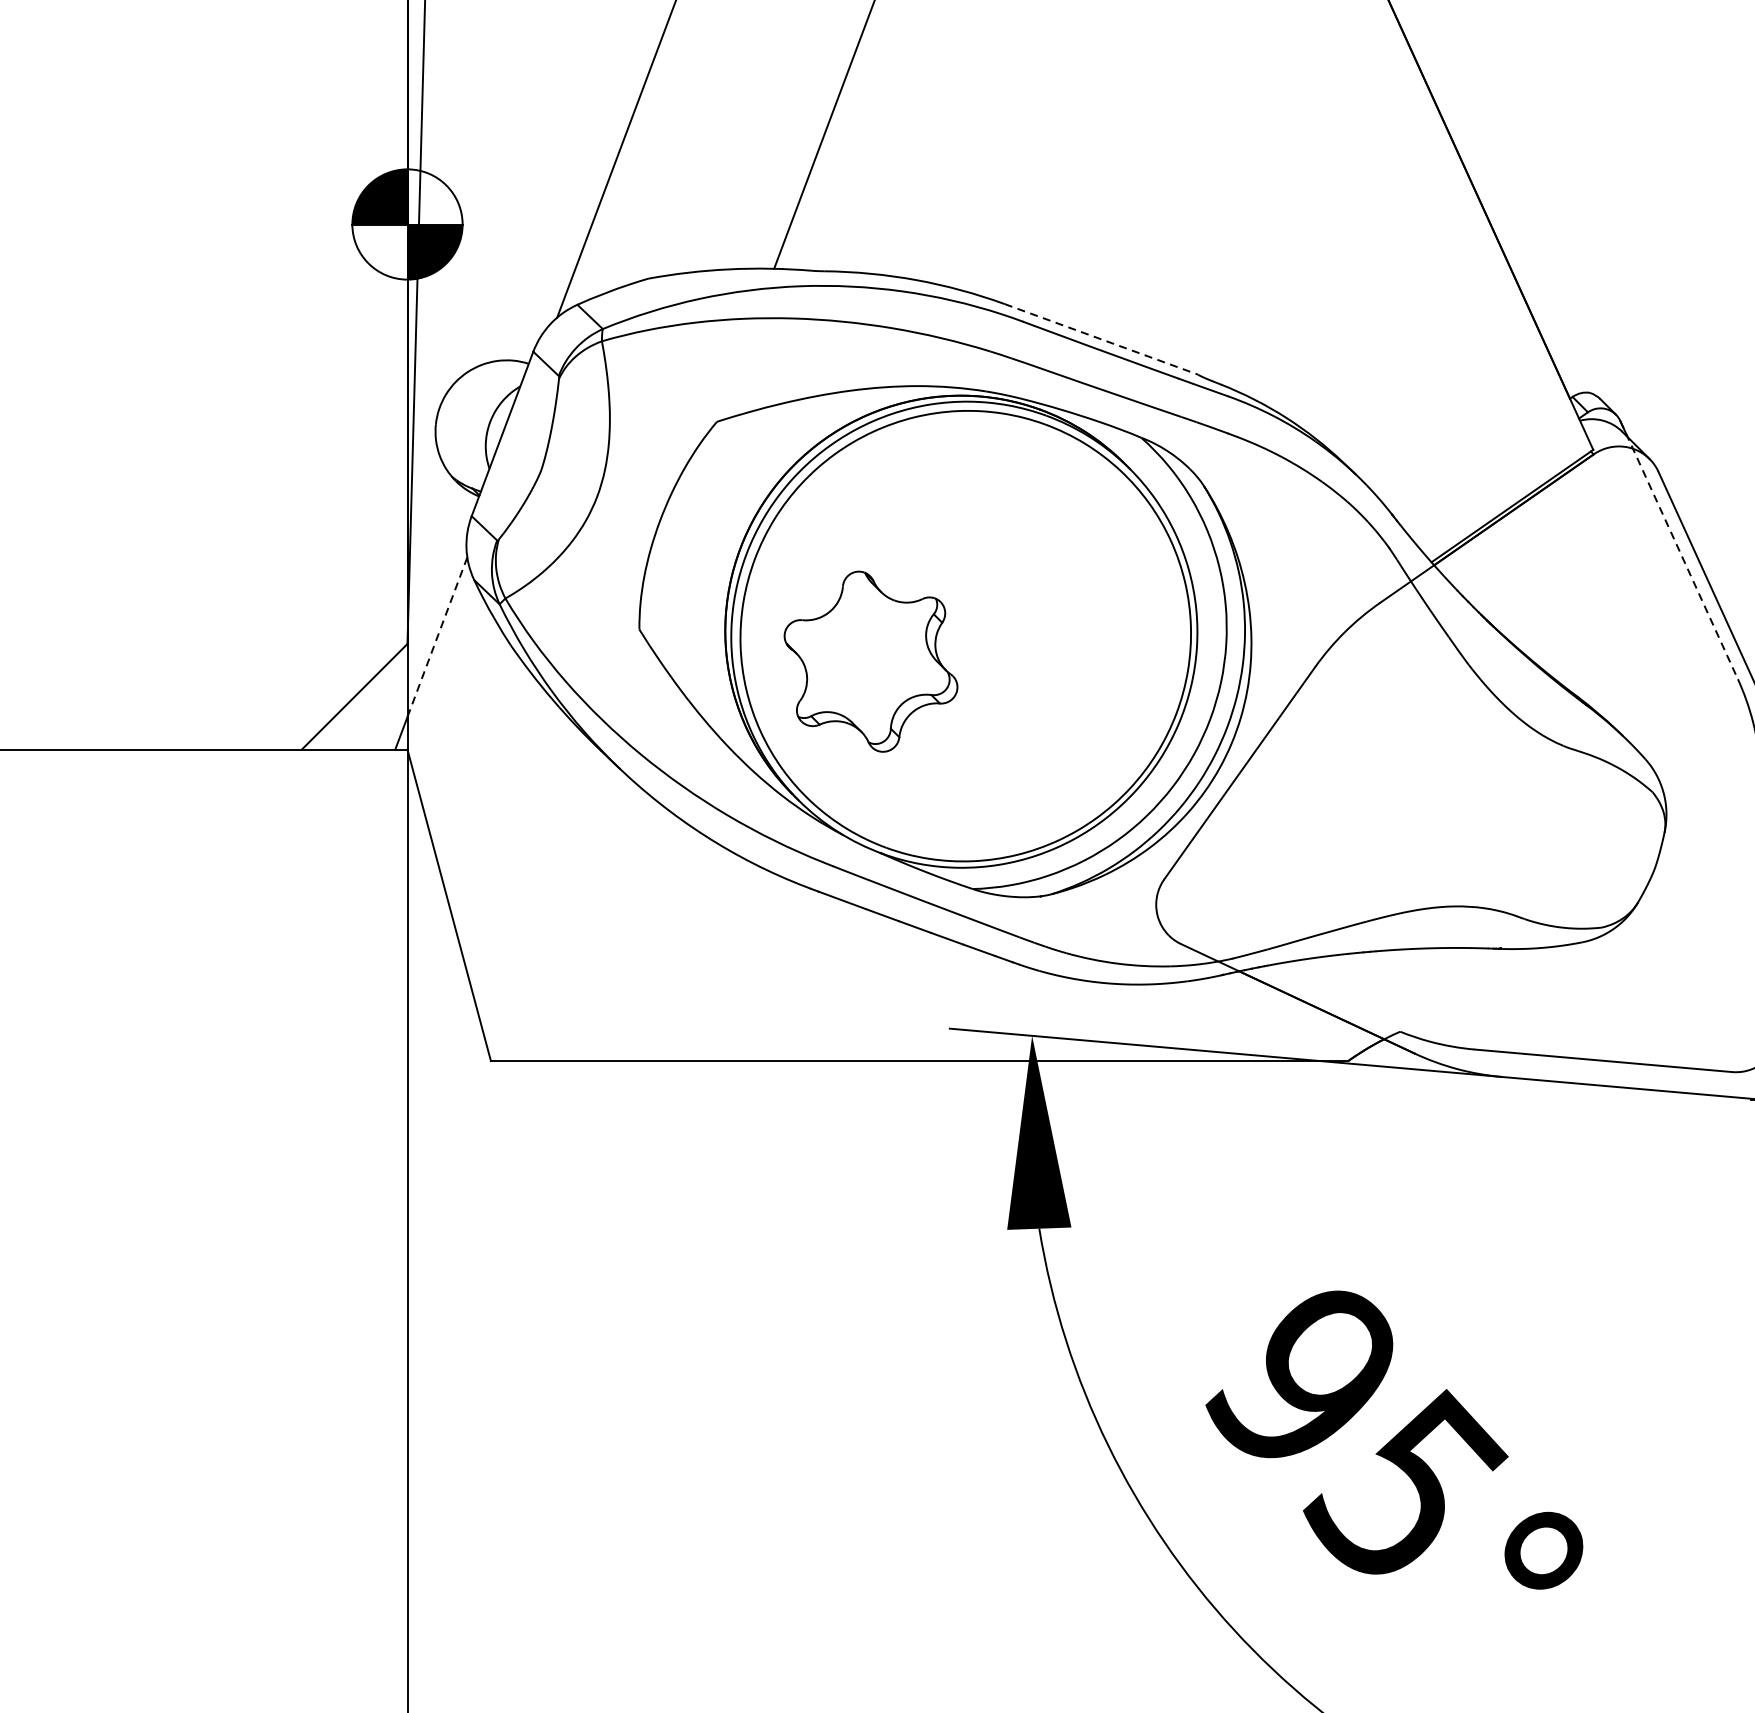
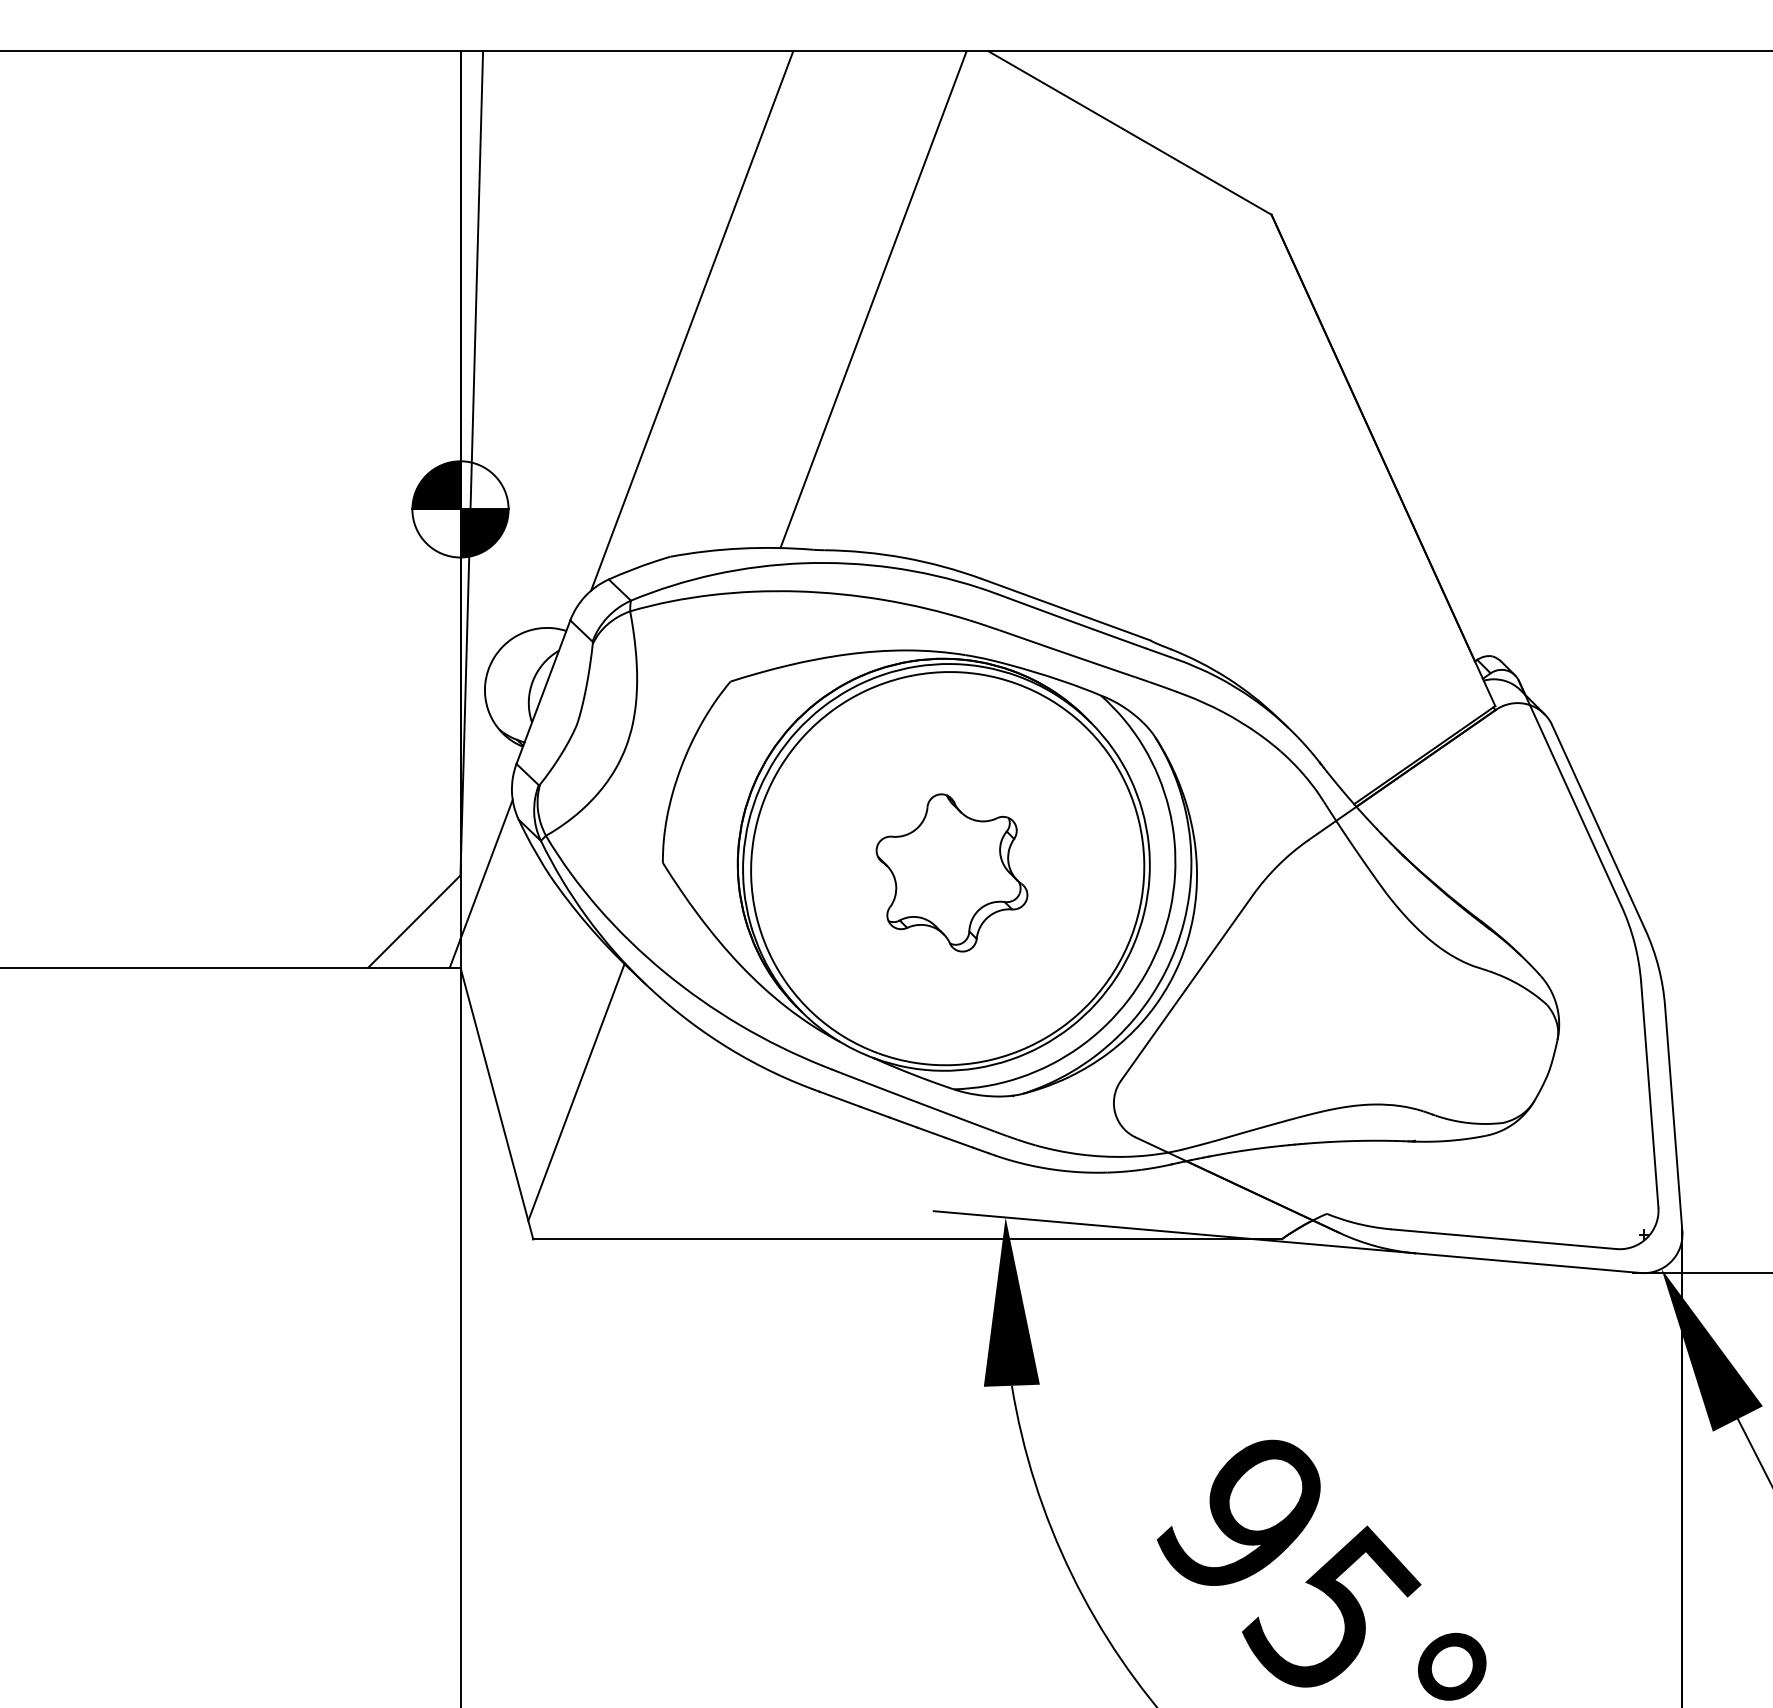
line: (1101, 339) -> (1066, 609), dashed -> solid
line: (1679, 550) -> (1570, 793), dashed -> solid
line: (437, 638) -> (486, 870), dashed -> solid
part: (870, 661) -> (951, 872), moved
line: (540, 892) -> (576, 1092), added

